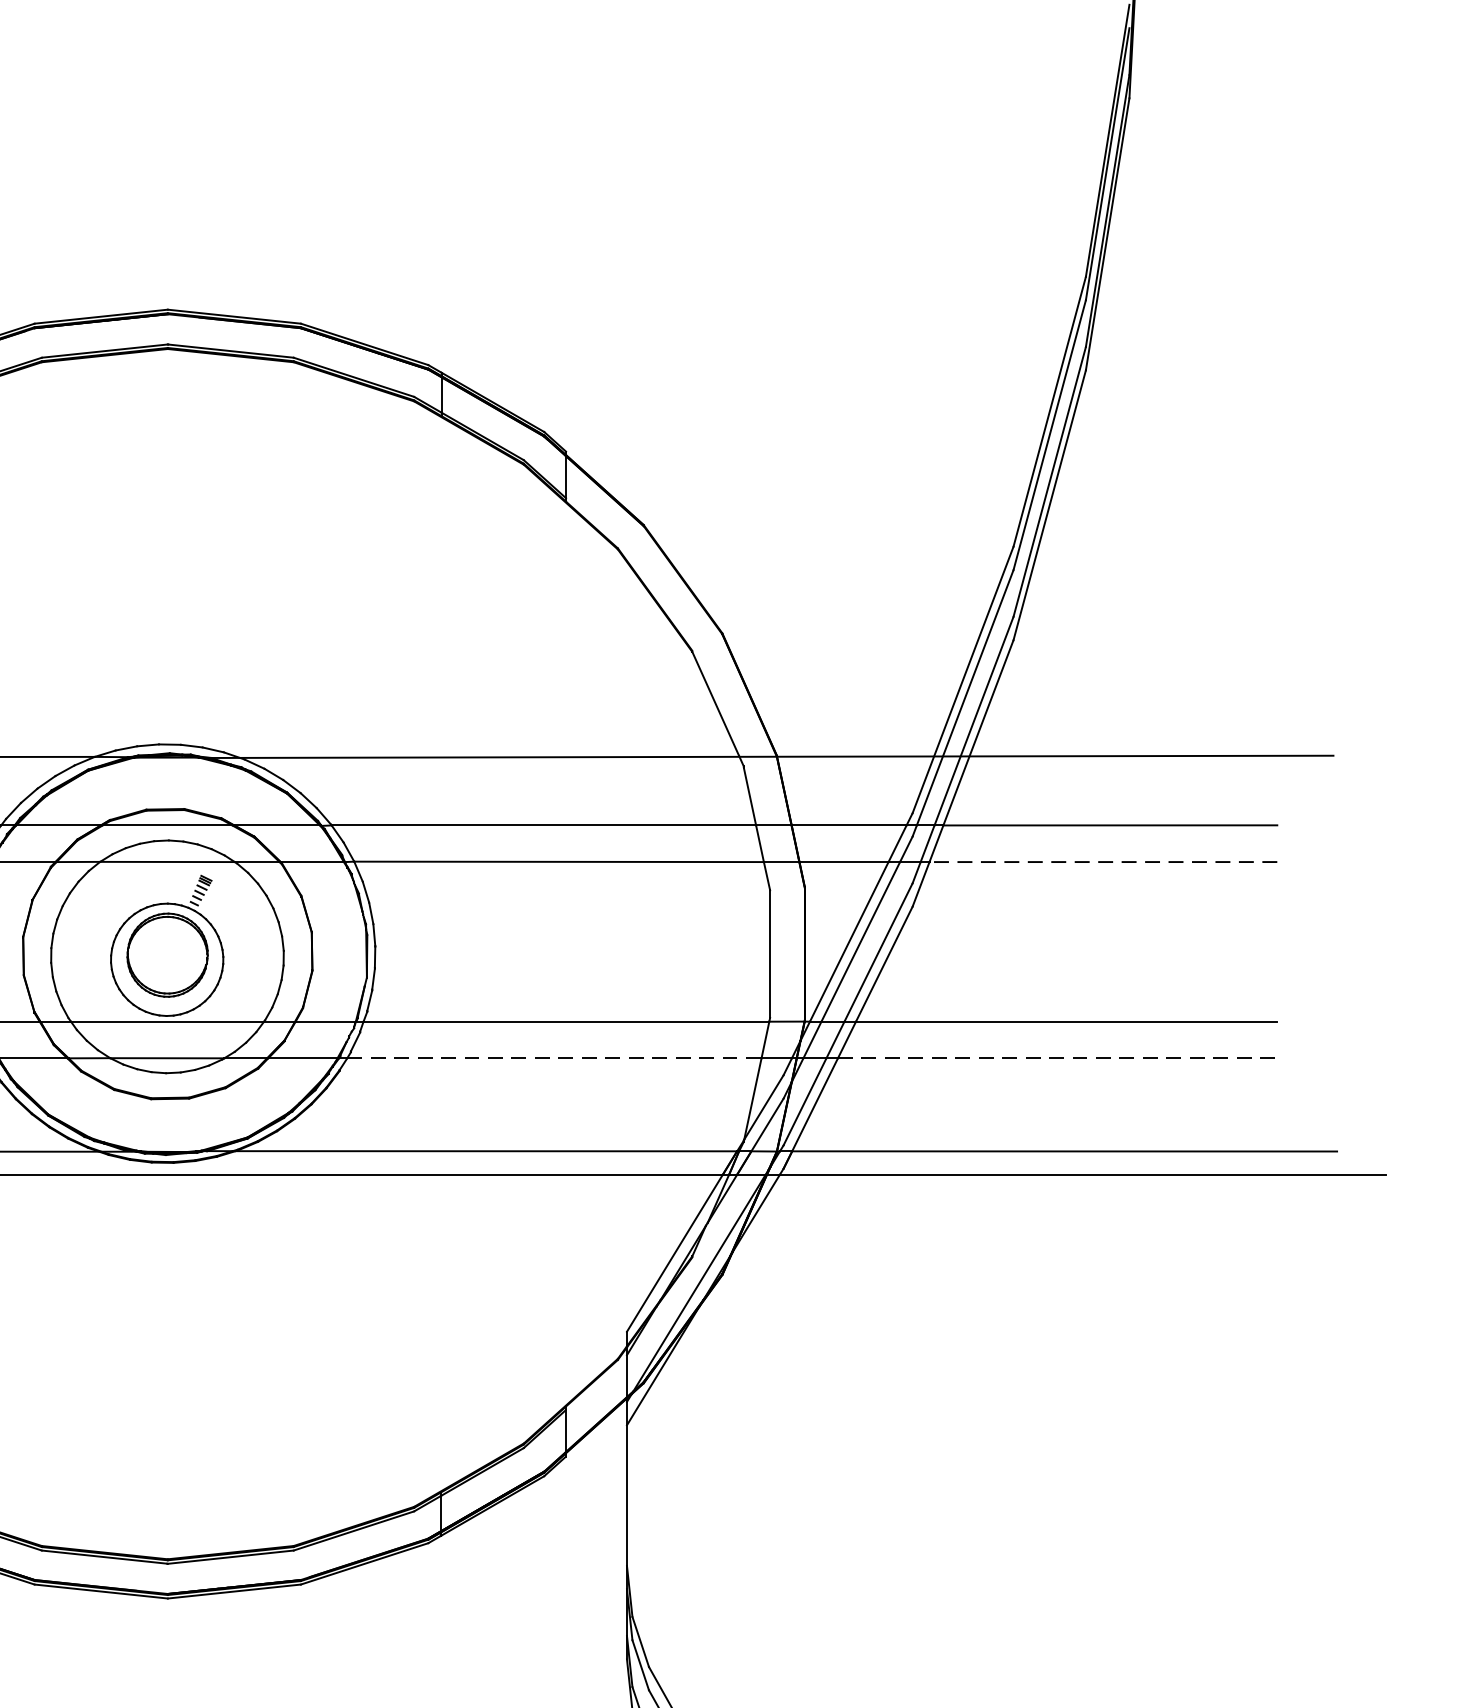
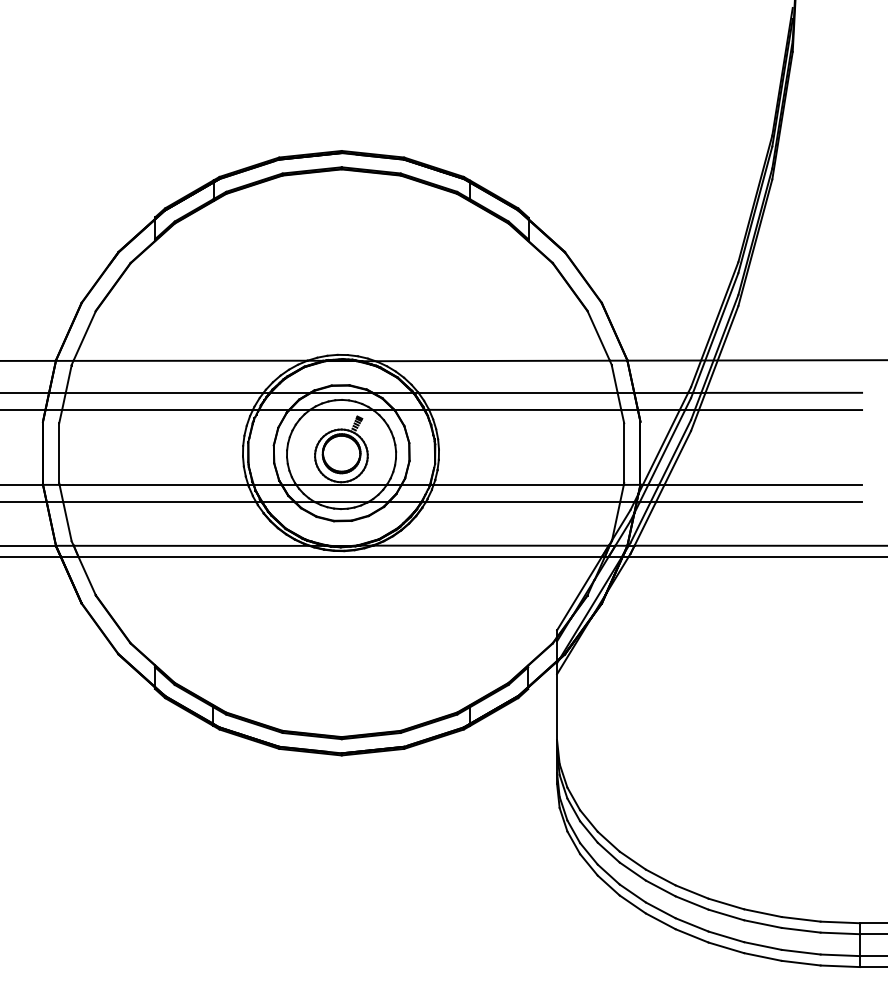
line: (1103, 863) -> (780, 410), dashed -> solid
line: (555, 1059) -> (523, 502), dashed -> solid
line: (1058, 1059) -> (759, 502), dashed -> solid

